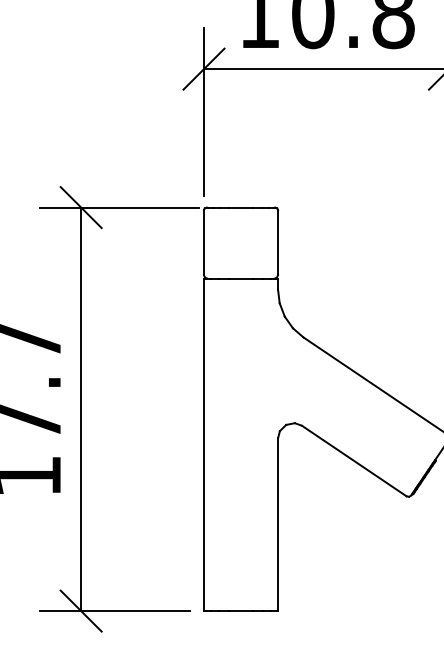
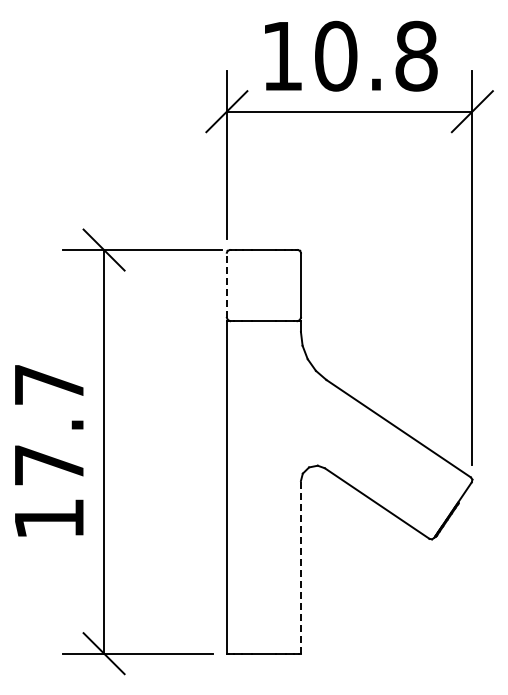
line: (203, 241) -> (226, 284), solid -> dashed
line: (277, 523) -> (300, 566), solid -> dashed

